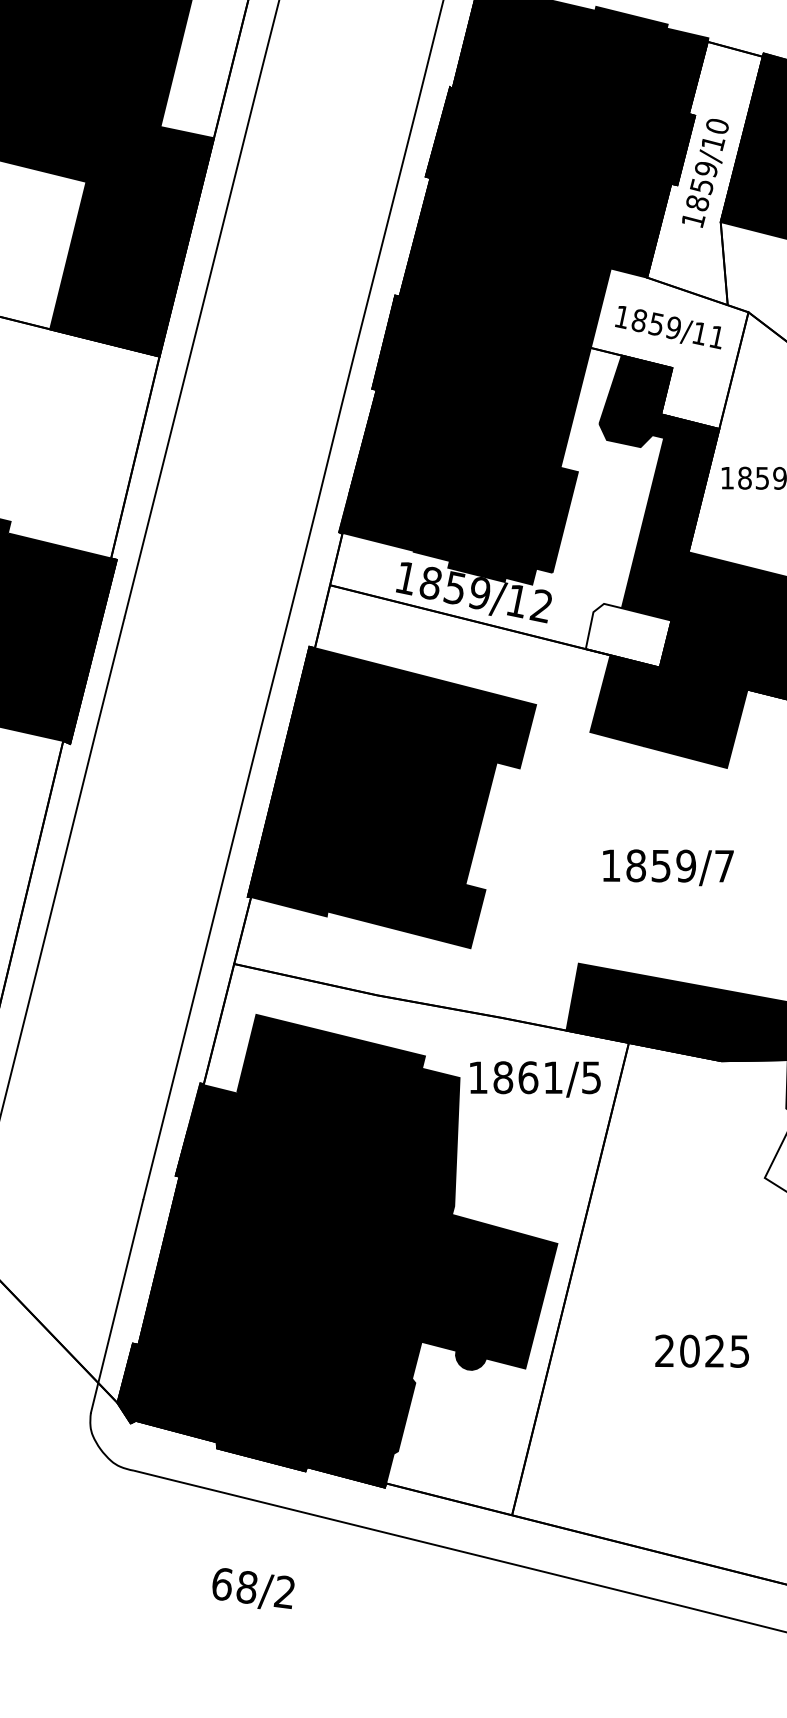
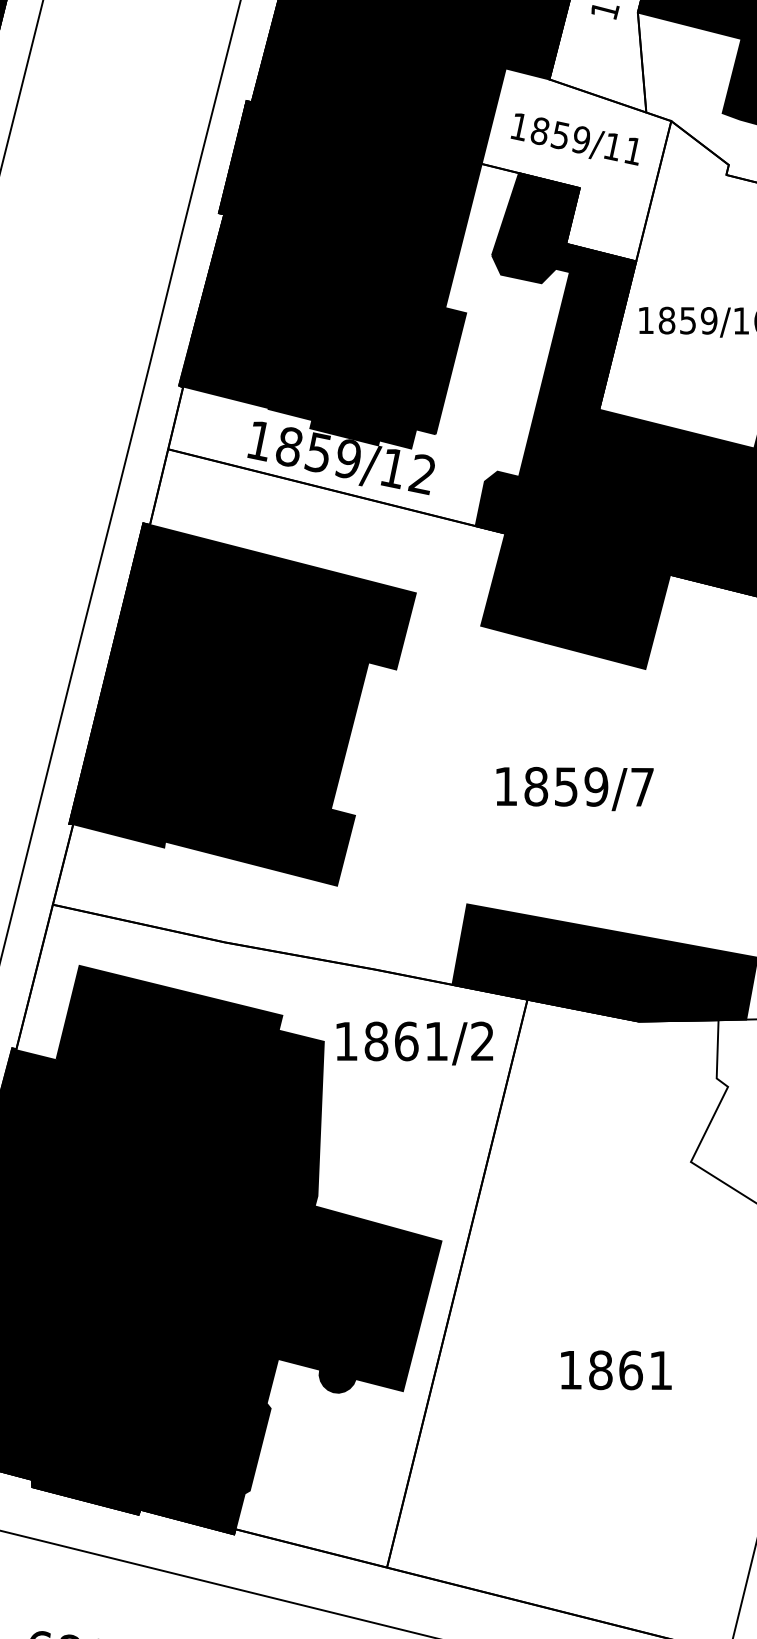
fill: (628, 635) -> (527, 509), added
text: (591, 1077) -> (482, 1041), 1861/5 -> 1861/2
text: (702, 1350) -> (615, 1369), 2025 -> 1861

